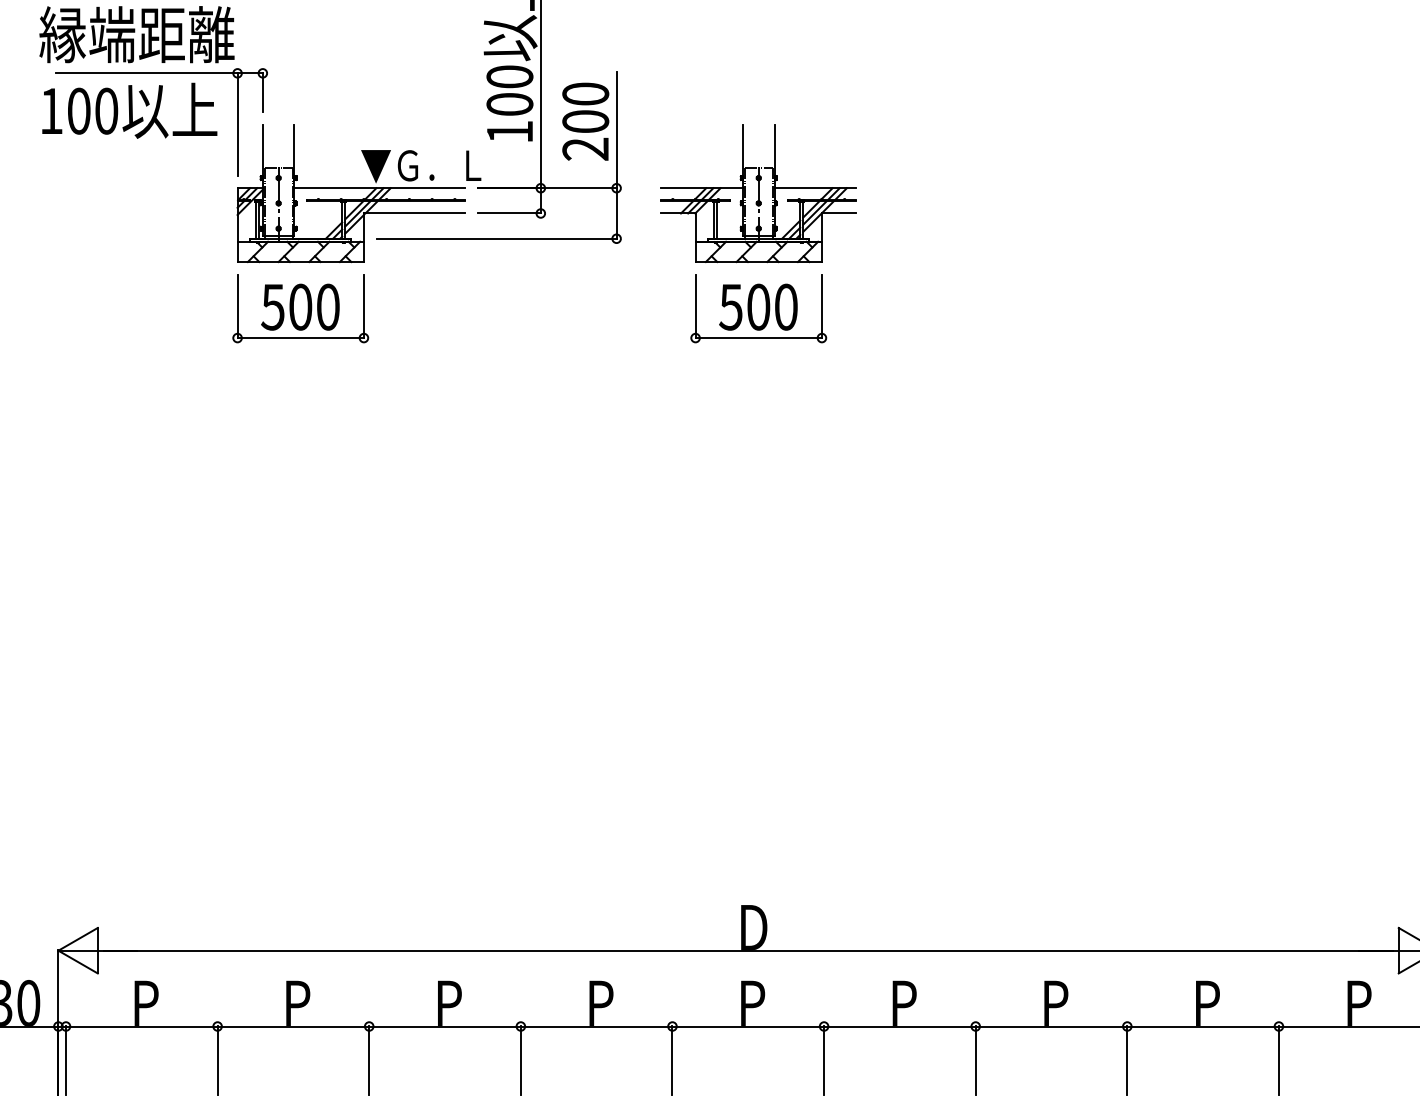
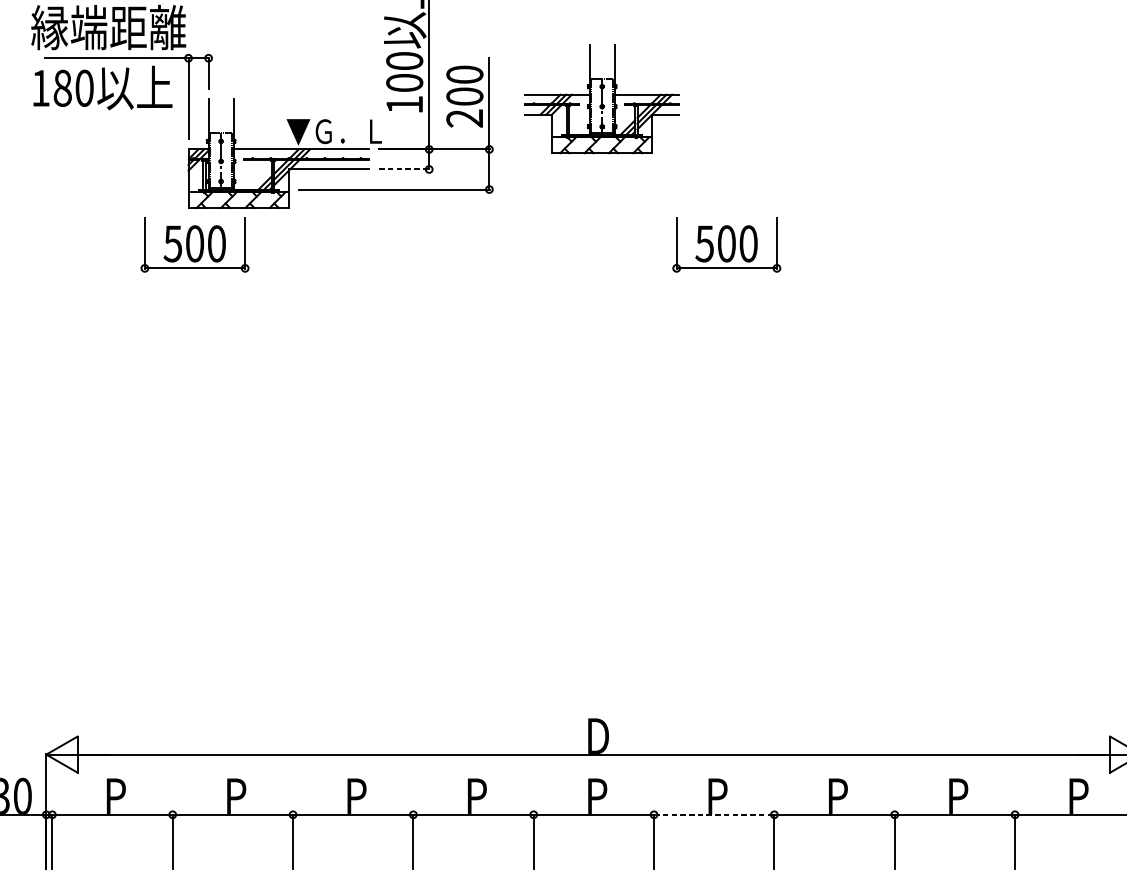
text: (78, 110) -> (62, 87), 100 -> 180
part: (758, 193) -> (601, 98), moved
line: (509, 213) -> (404, 169), solid -> dashed
part: (300, 308) -> (194, 244), moved
part: (758, 308) -> (726, 244), moved
line: (899, 1026) -> (713, 814), solid -> dashed

